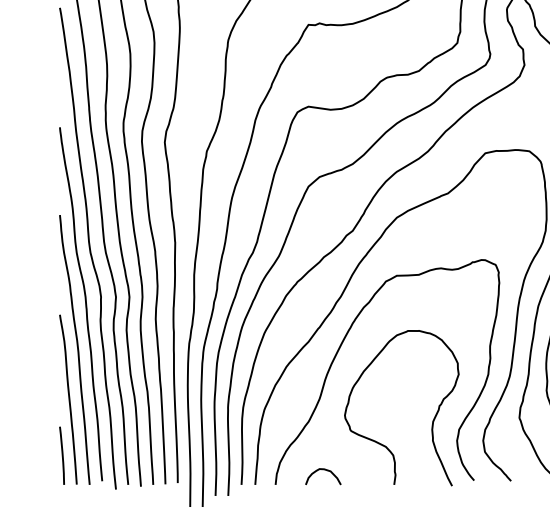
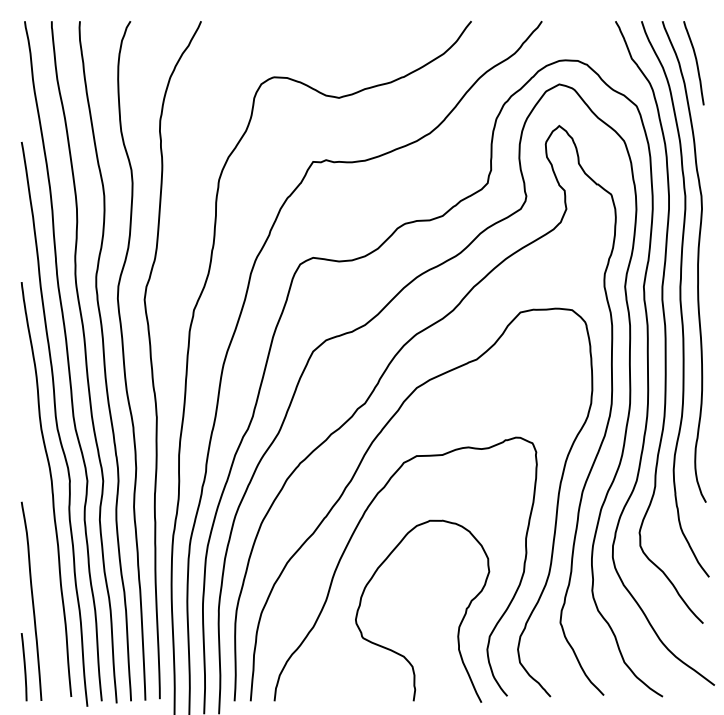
curve: (77, 350) -> (42, 543), removed
curve: (325, 470) -> (332, 684), removed

